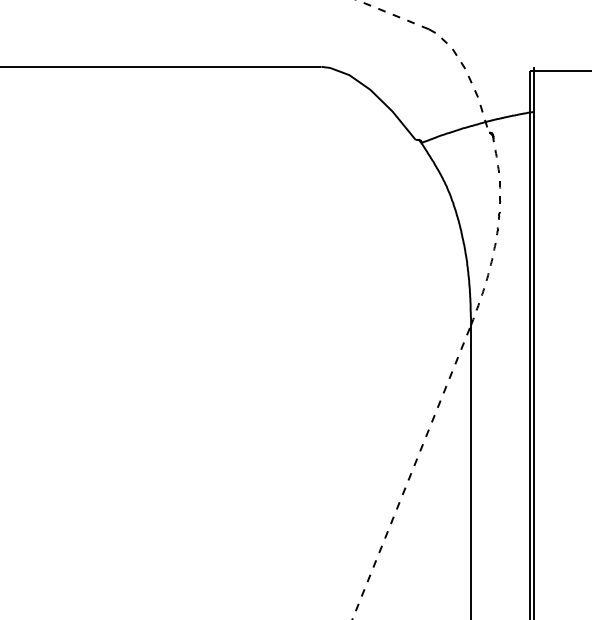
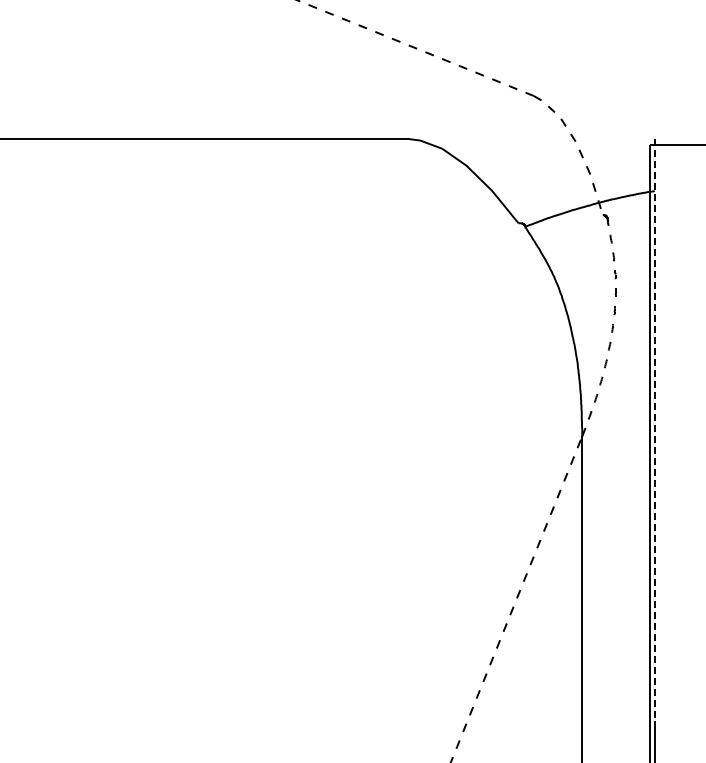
line: (533, 319) -> (654, 430), solid -> dashed

